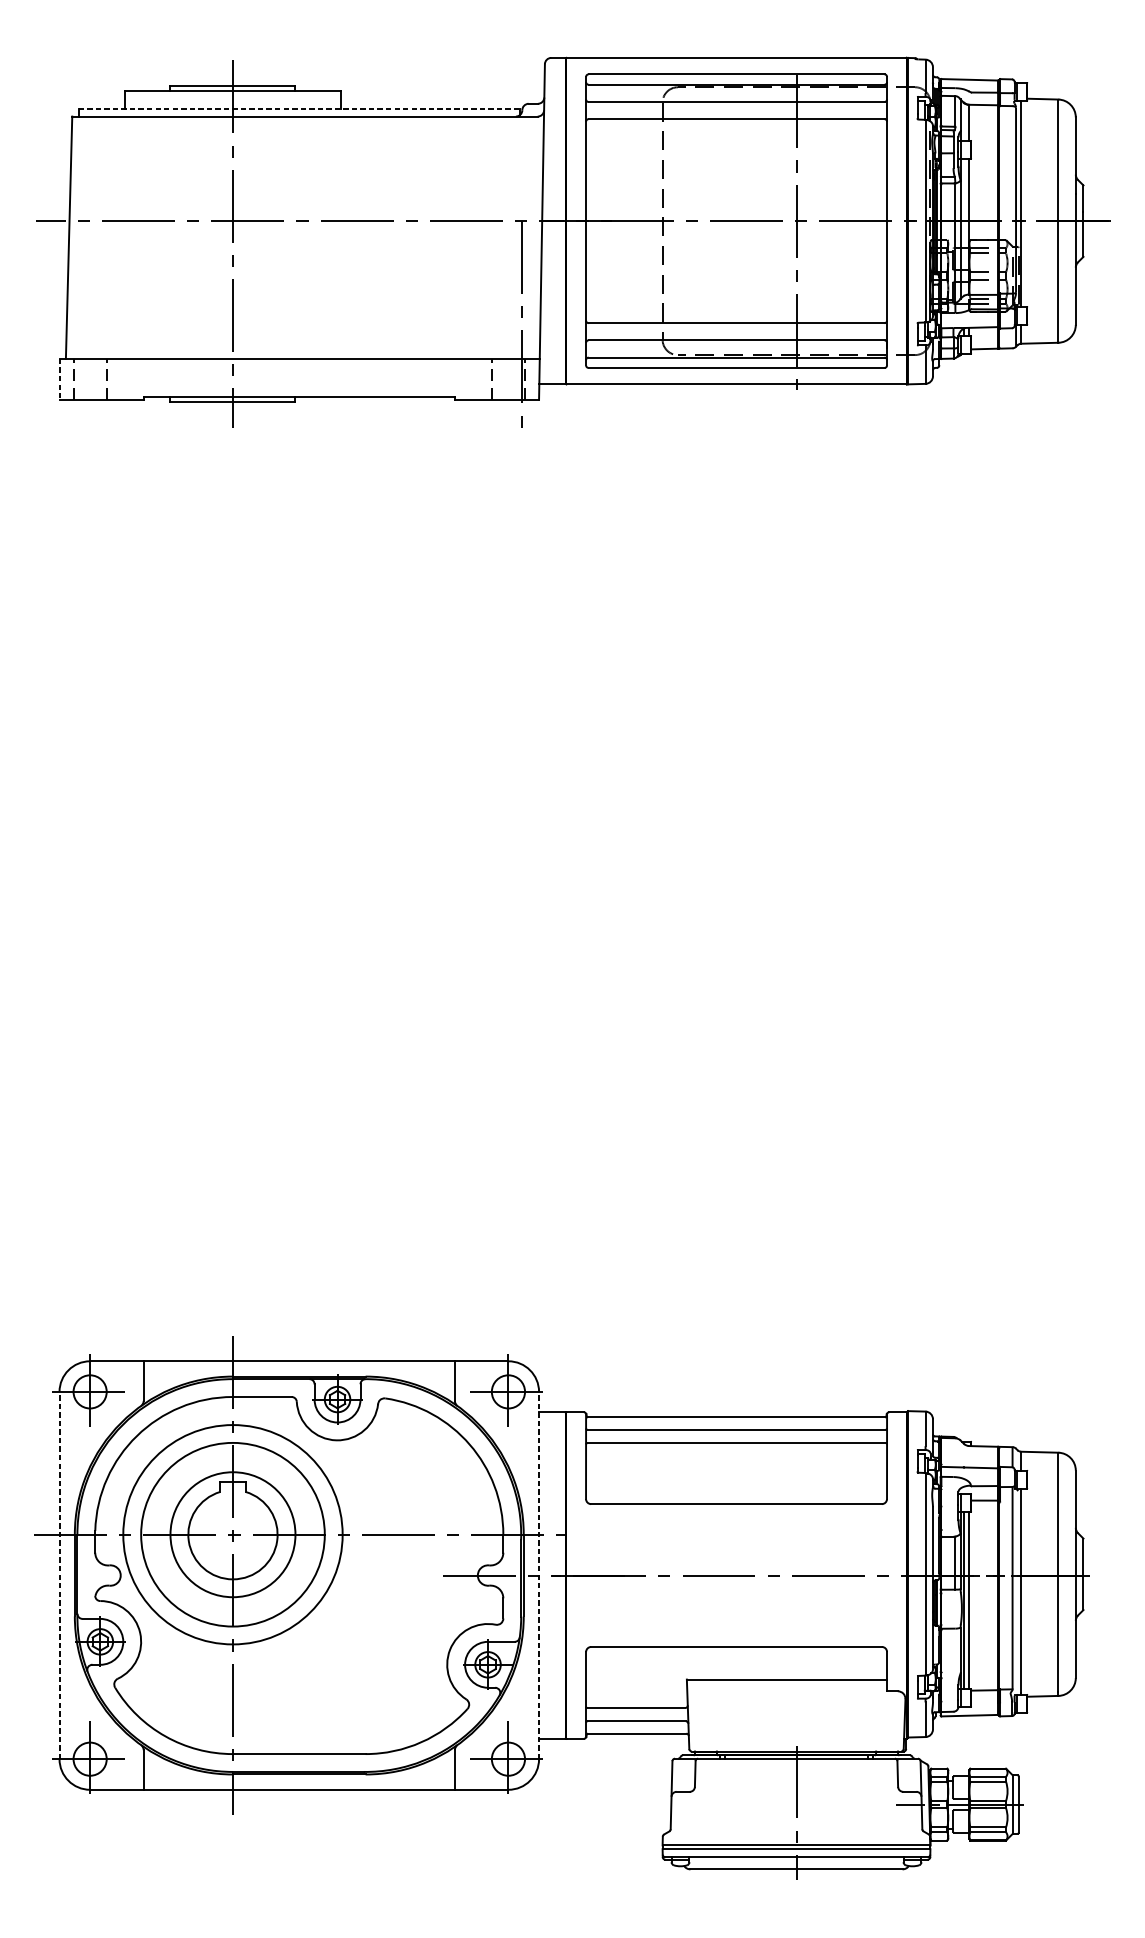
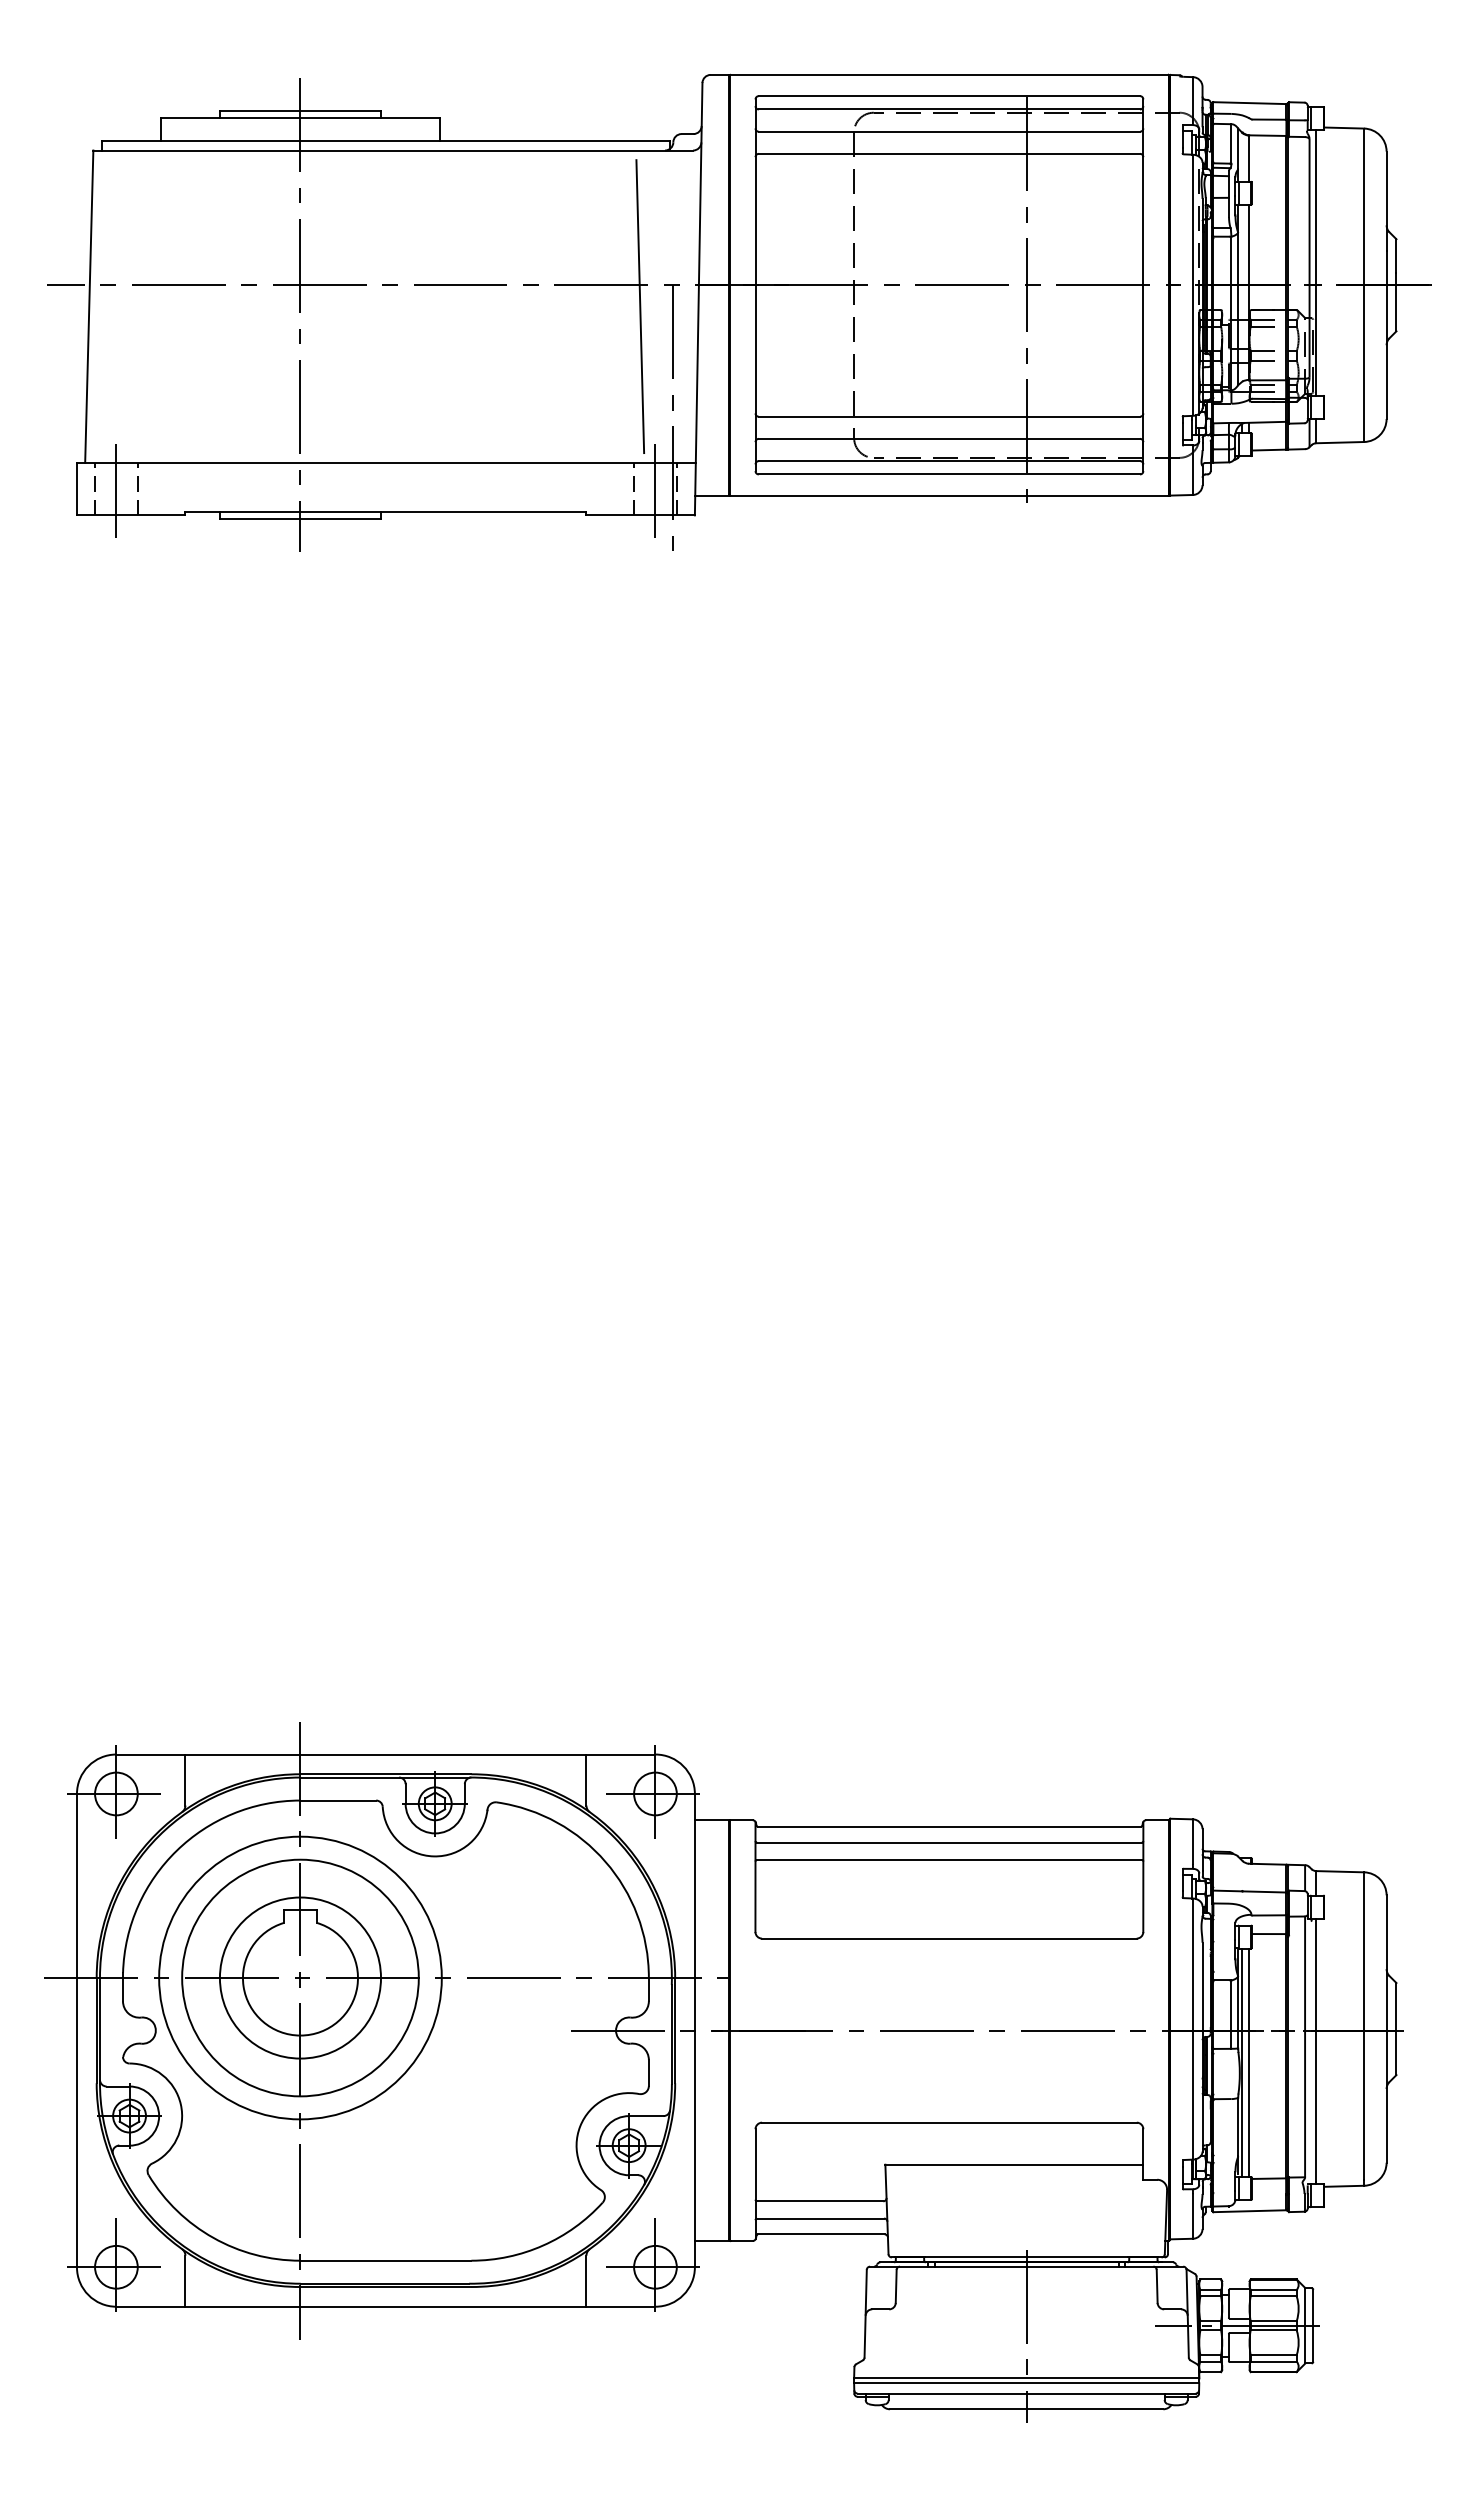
line: (299, 108) -> (386, 140), dashed -> solid
line: (496, 237) -> (640, 306), added
line: (90, 378) -> (116, 488), added
line: (508, 378) -> (655, 488), added
line: (59, 379) -> (76, 489), dashed -> solid
line: (59, 1575) -> (76, 2030), dashed -> solid
line: (538, 1575) -> (694, 2030), dashed -> solid

